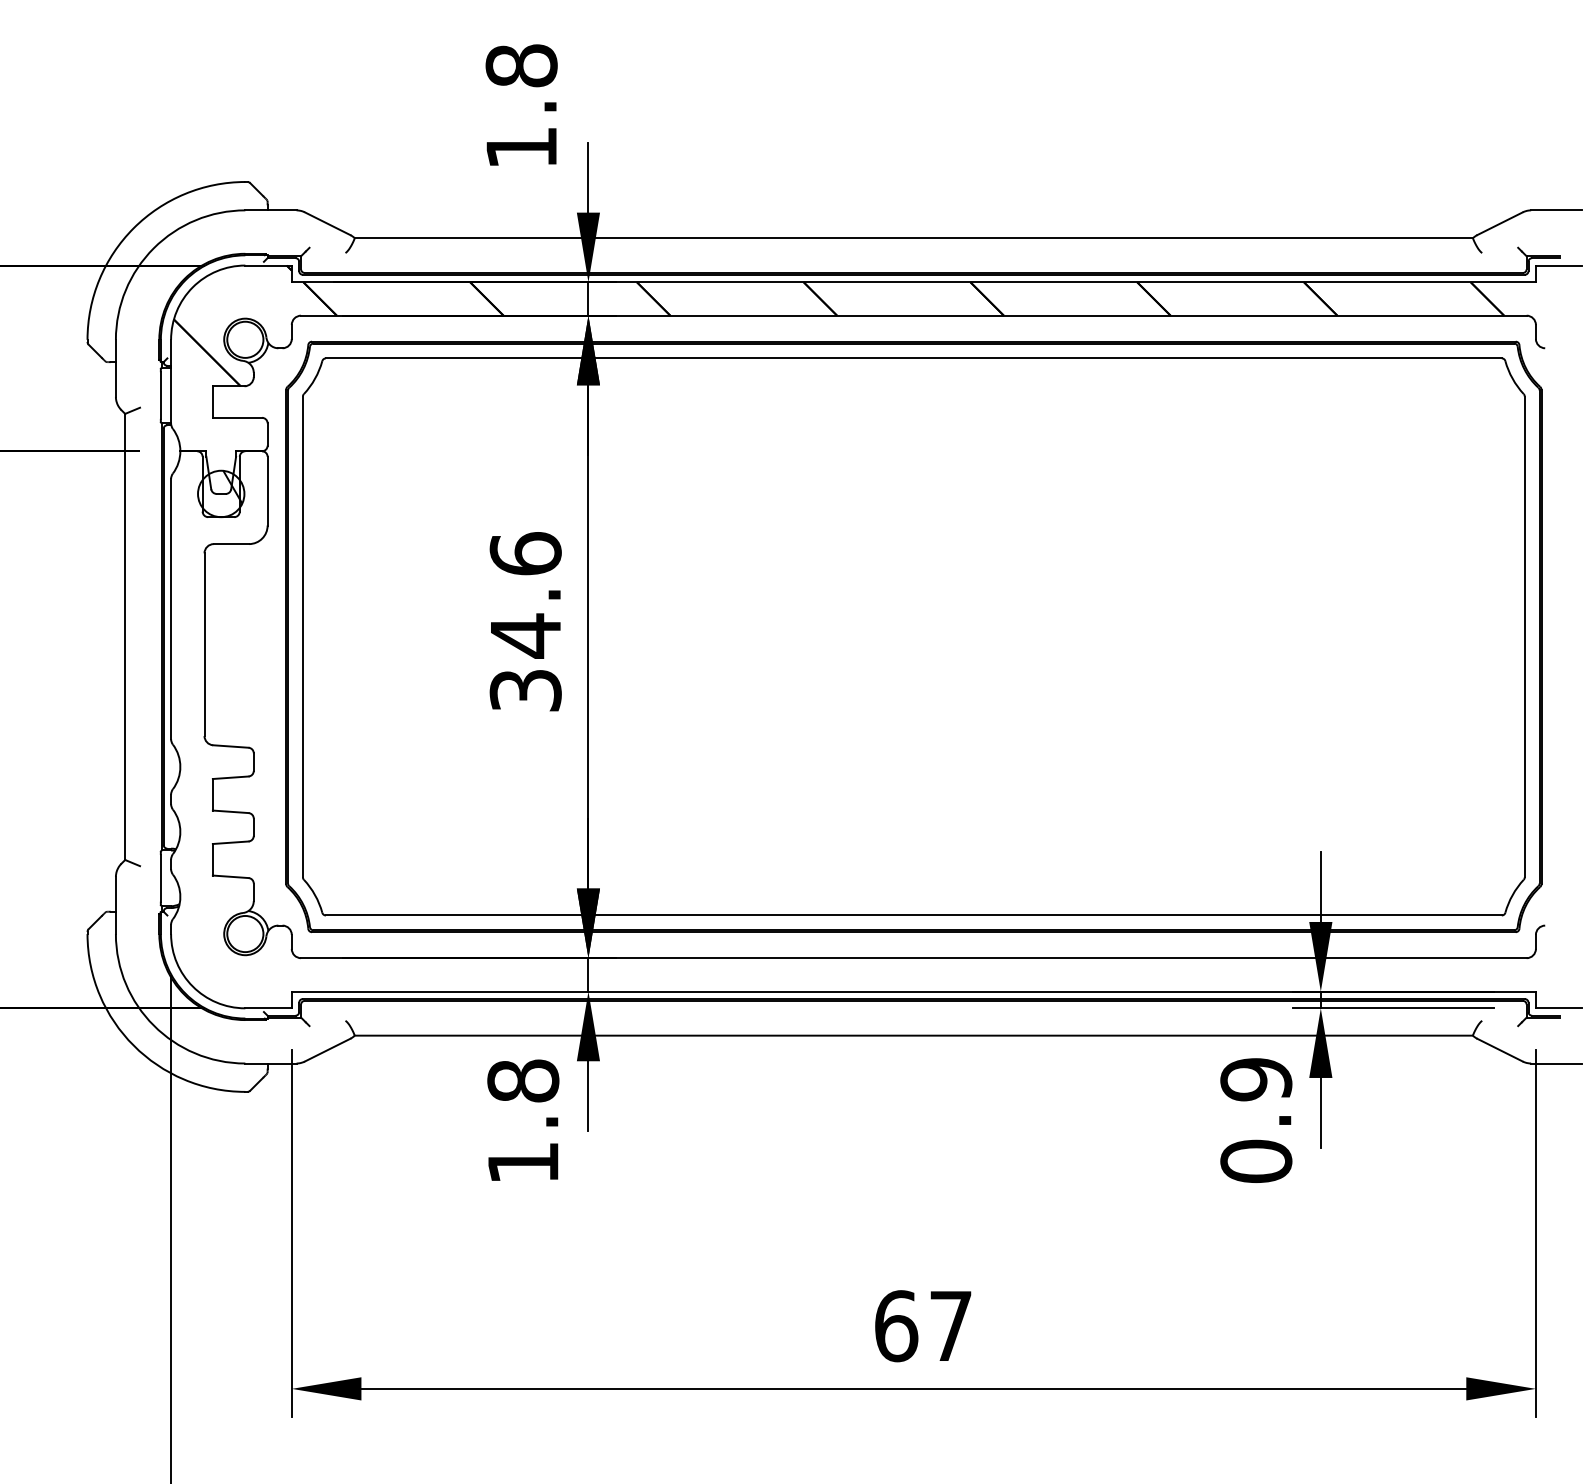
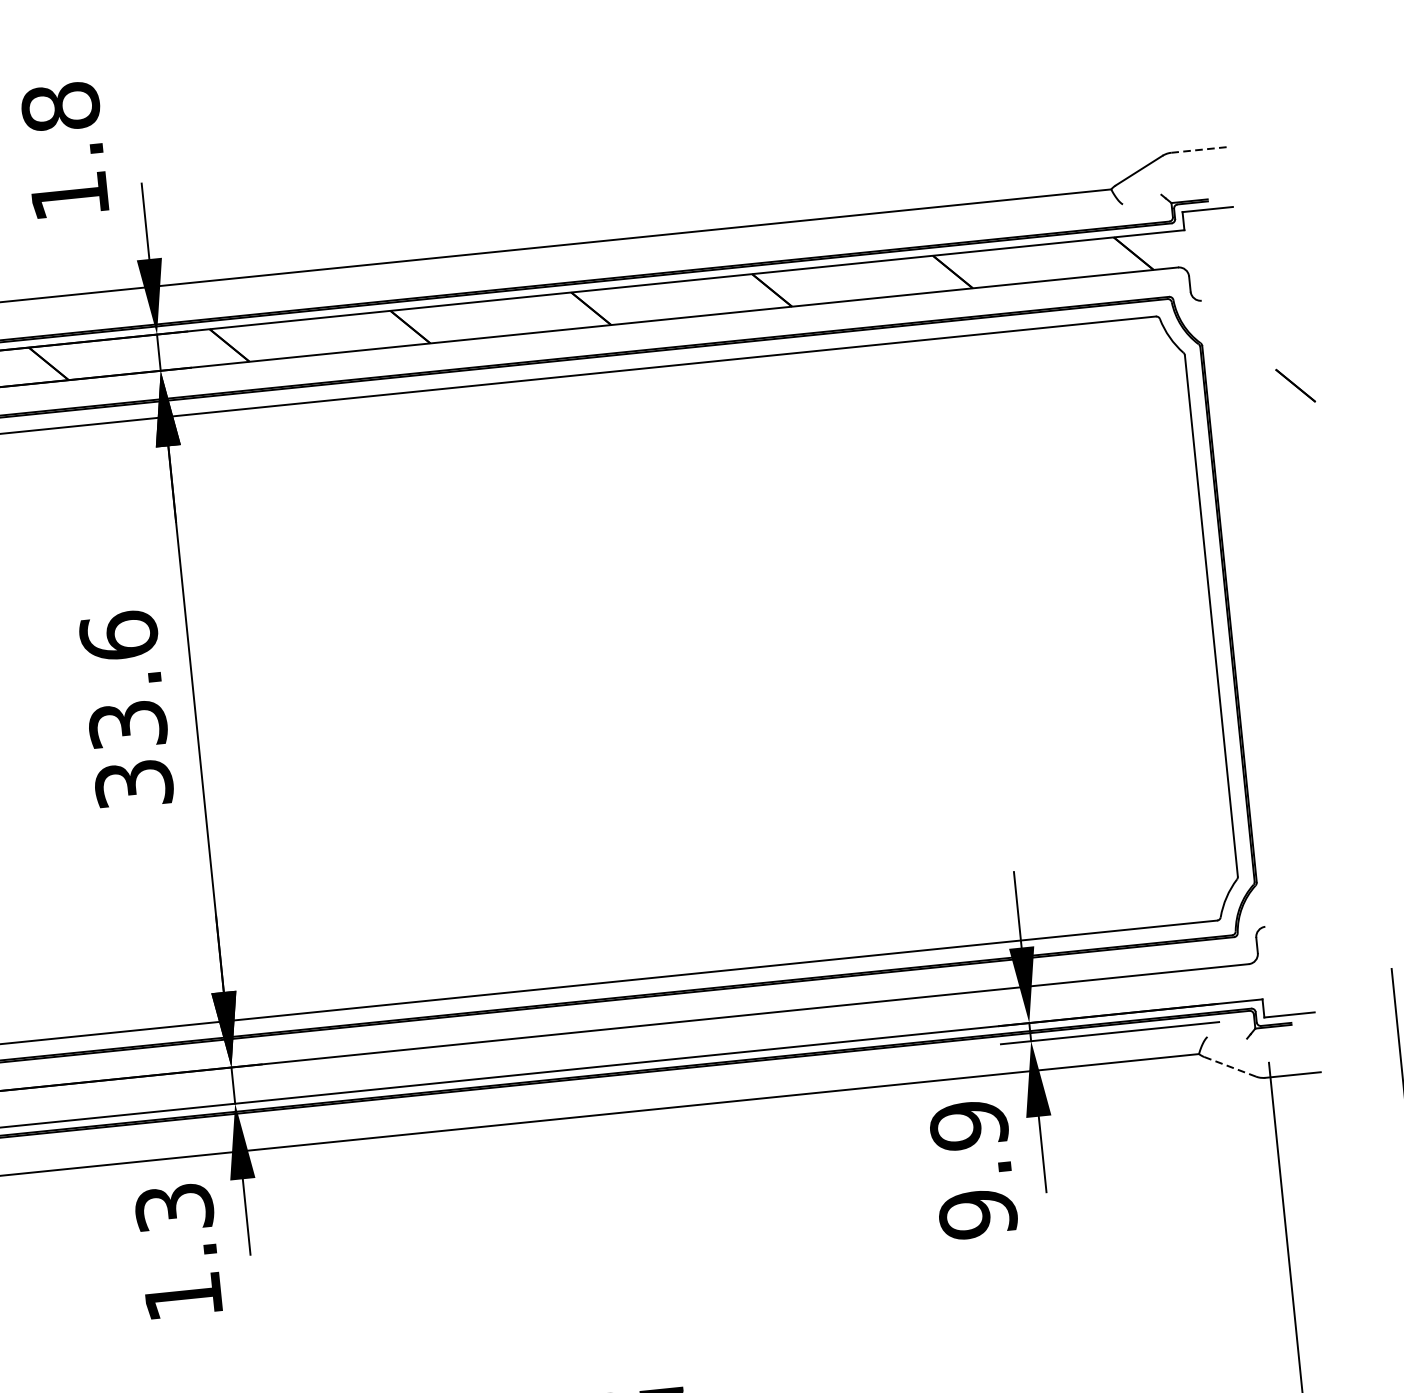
line: (1556, 210) -> (1198, 150), solid -> dashed
text: (525, 635) -> (127, 724), 34.6 -> 33.6
line: (1500, 1050) -> (1230, 1067), solid -> dashed
text: (523, 1080) -> (174, 1207), 1.8 -> 1.3
text: (1256, 1161) -> (978, 1214), 0.9 -> 9.9

